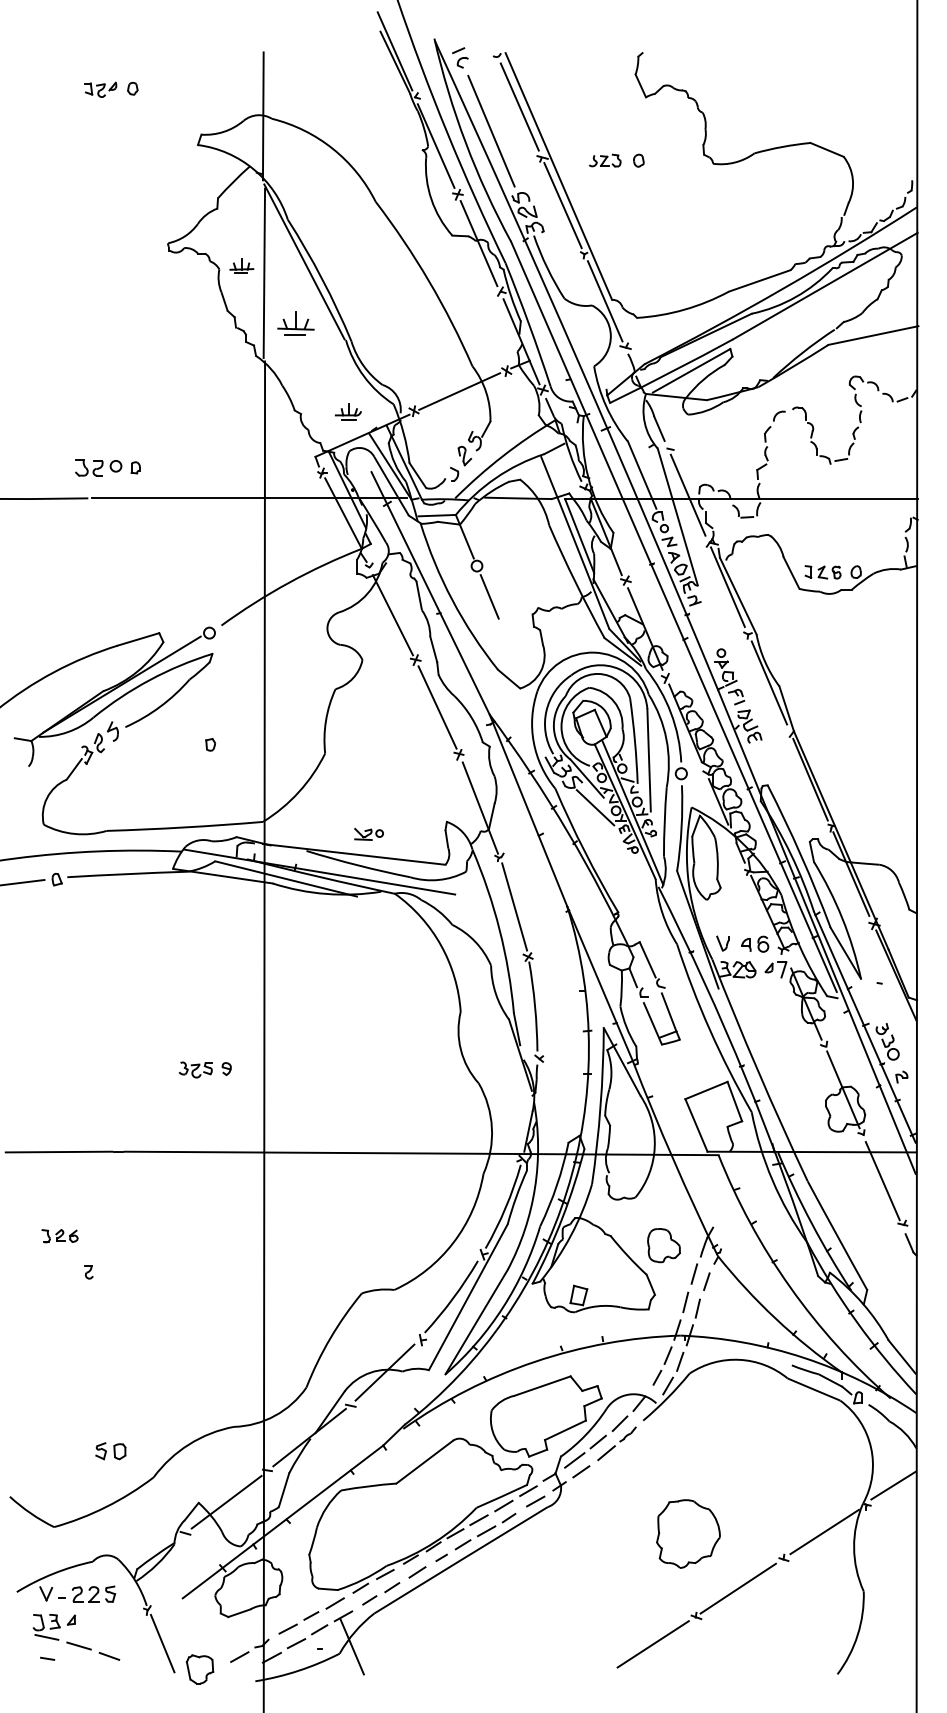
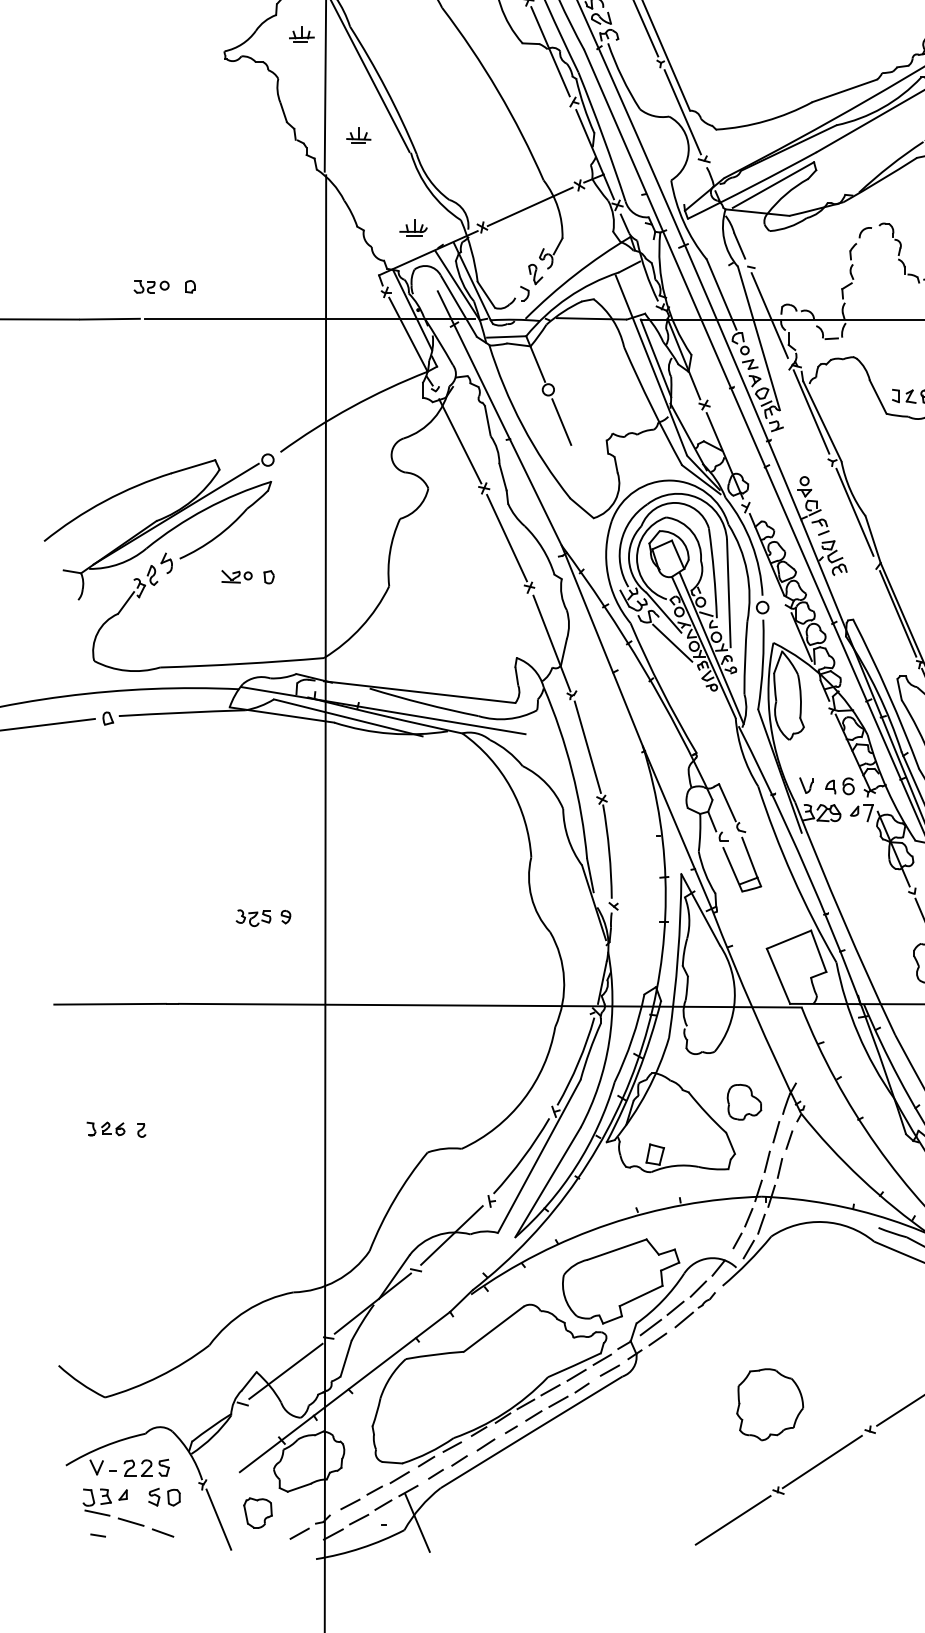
part: (241, 265) -> (301, 33), moved
part: (296, 323) -> (359, 135), size x0.62
part: (98, 467) -> (151, 286), size x0.71
part: (368, 833) -> (236, 575), moved
part: (59, 1236) -> (105, 1129), moved
part: (110, 1451) -> (164, 1497), moved
part: (199, 1669) -> (257, 1513), moved

